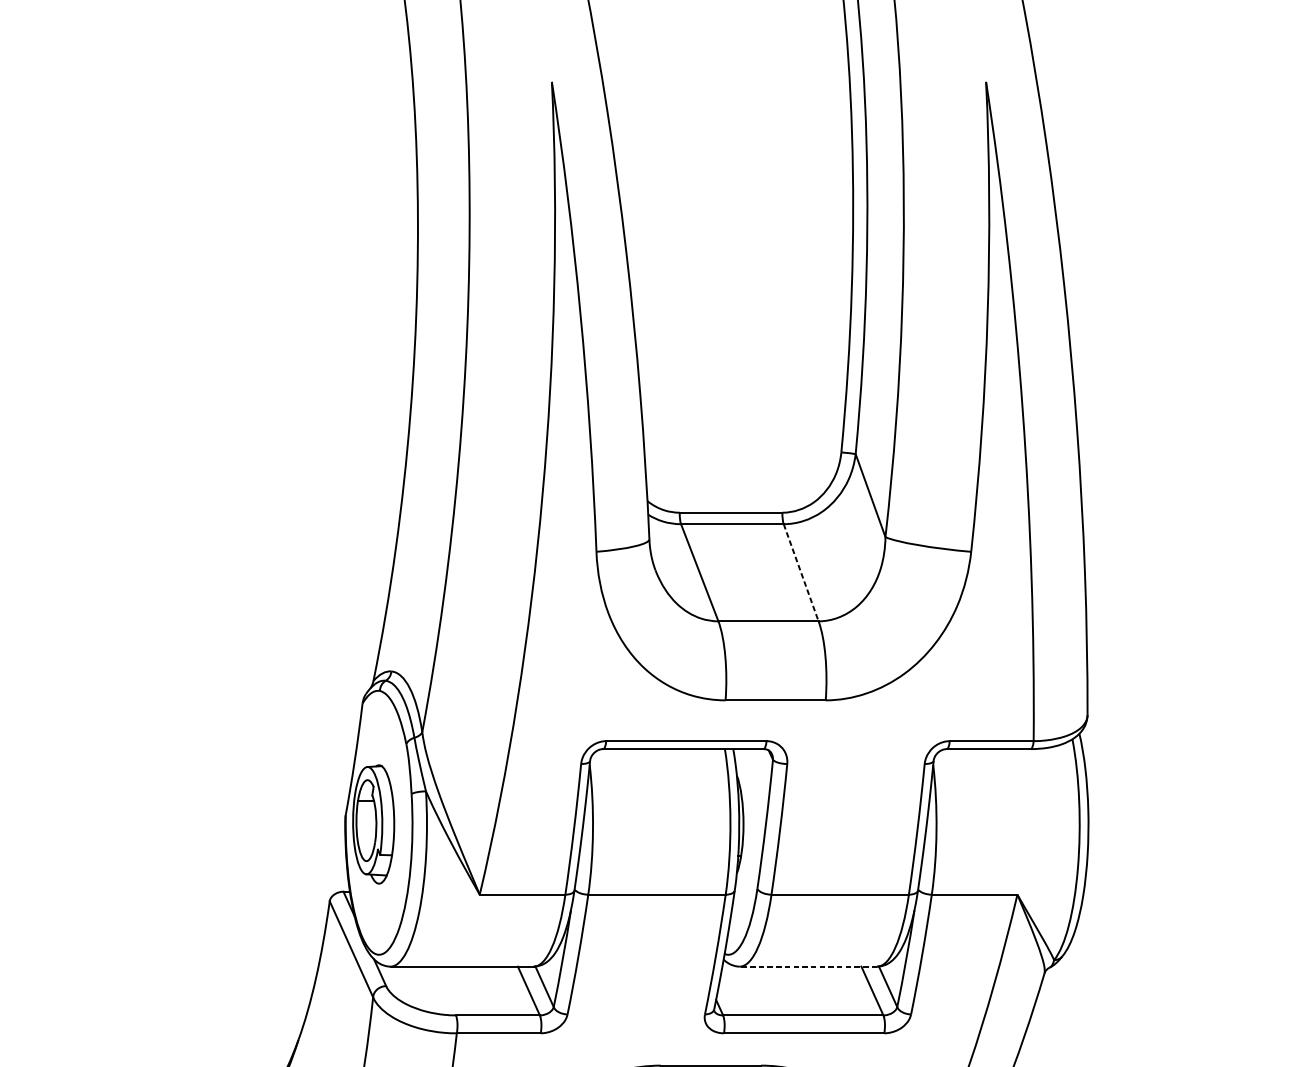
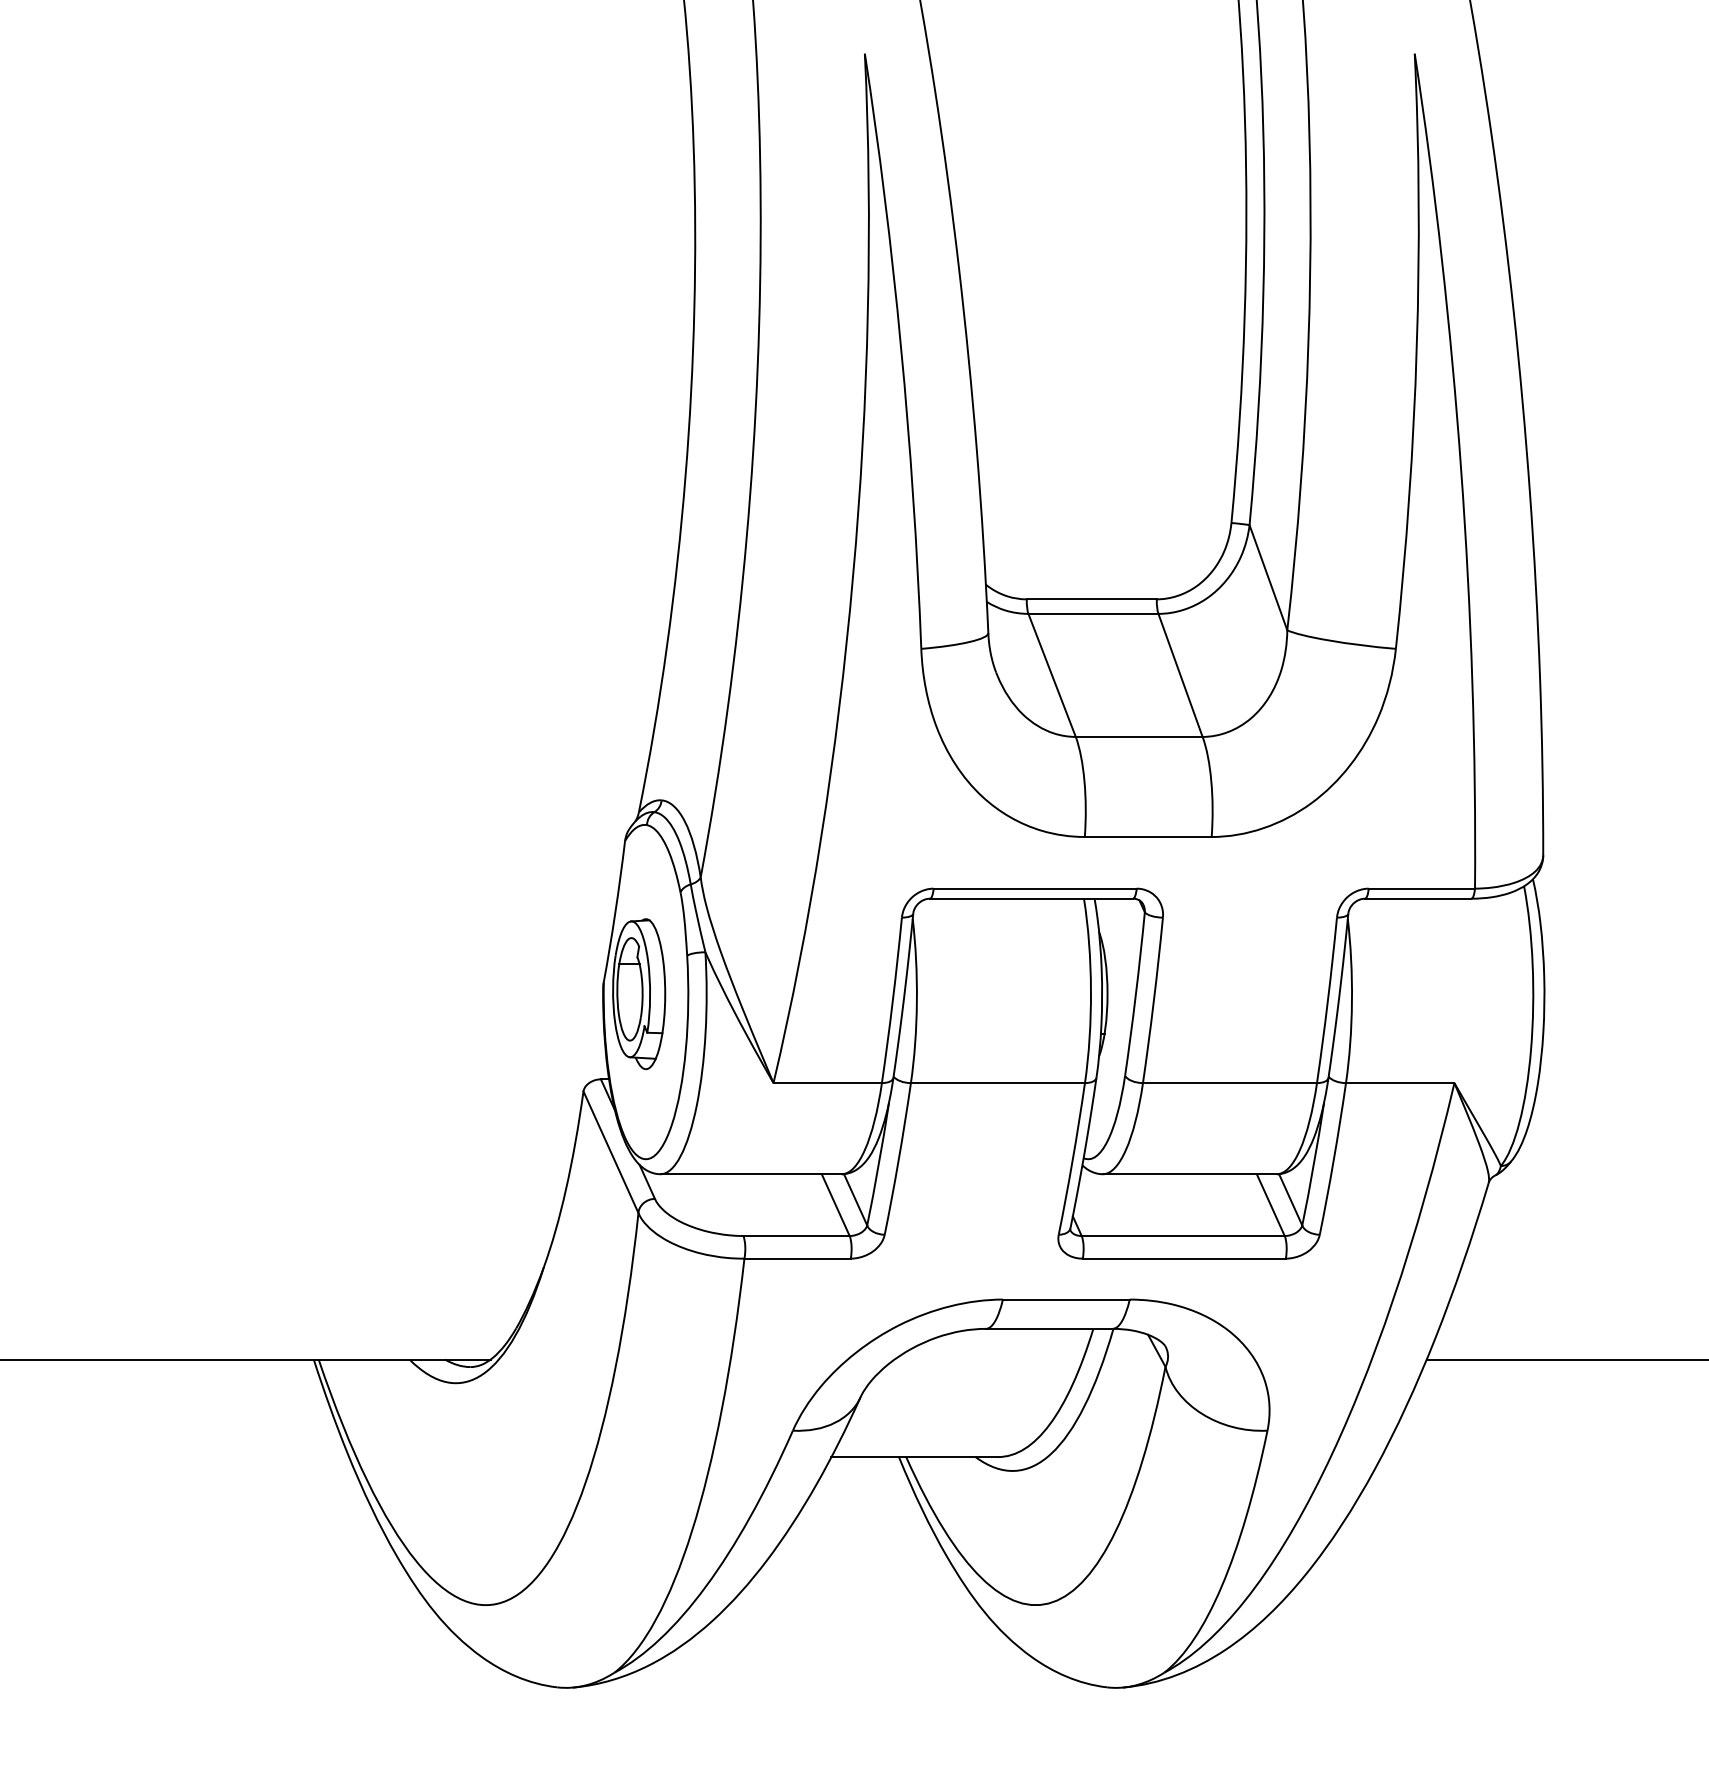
line: (801, 572) -> (1180, 675), dashed -> solid
line: (808, 966) -> (1189, 1174), dashed -> solid

